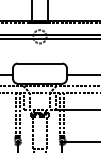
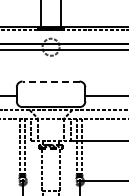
line: (40, 63) -> (51, 81), solid -> dashed

